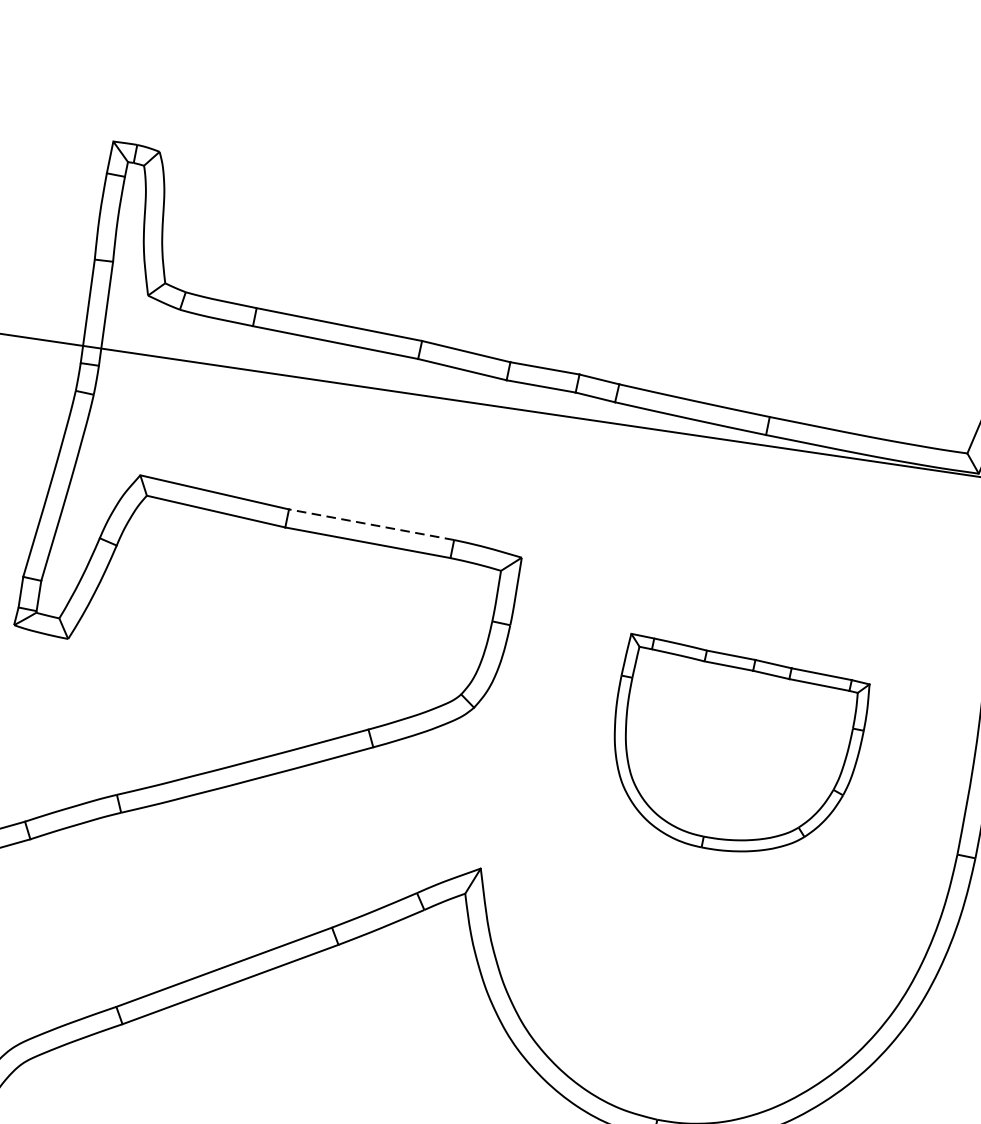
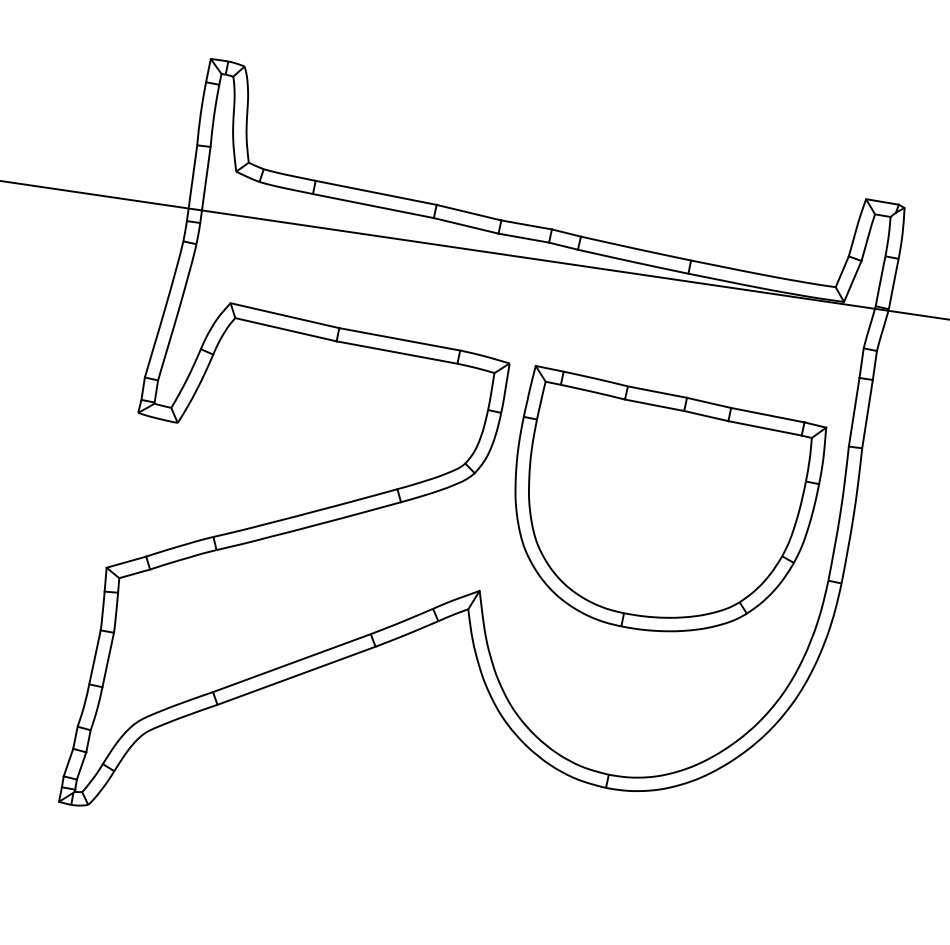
line: (371, 524) -> (399, 339), dashed -> solid
part: (741, 742) -> (670, 498), size x1.67

